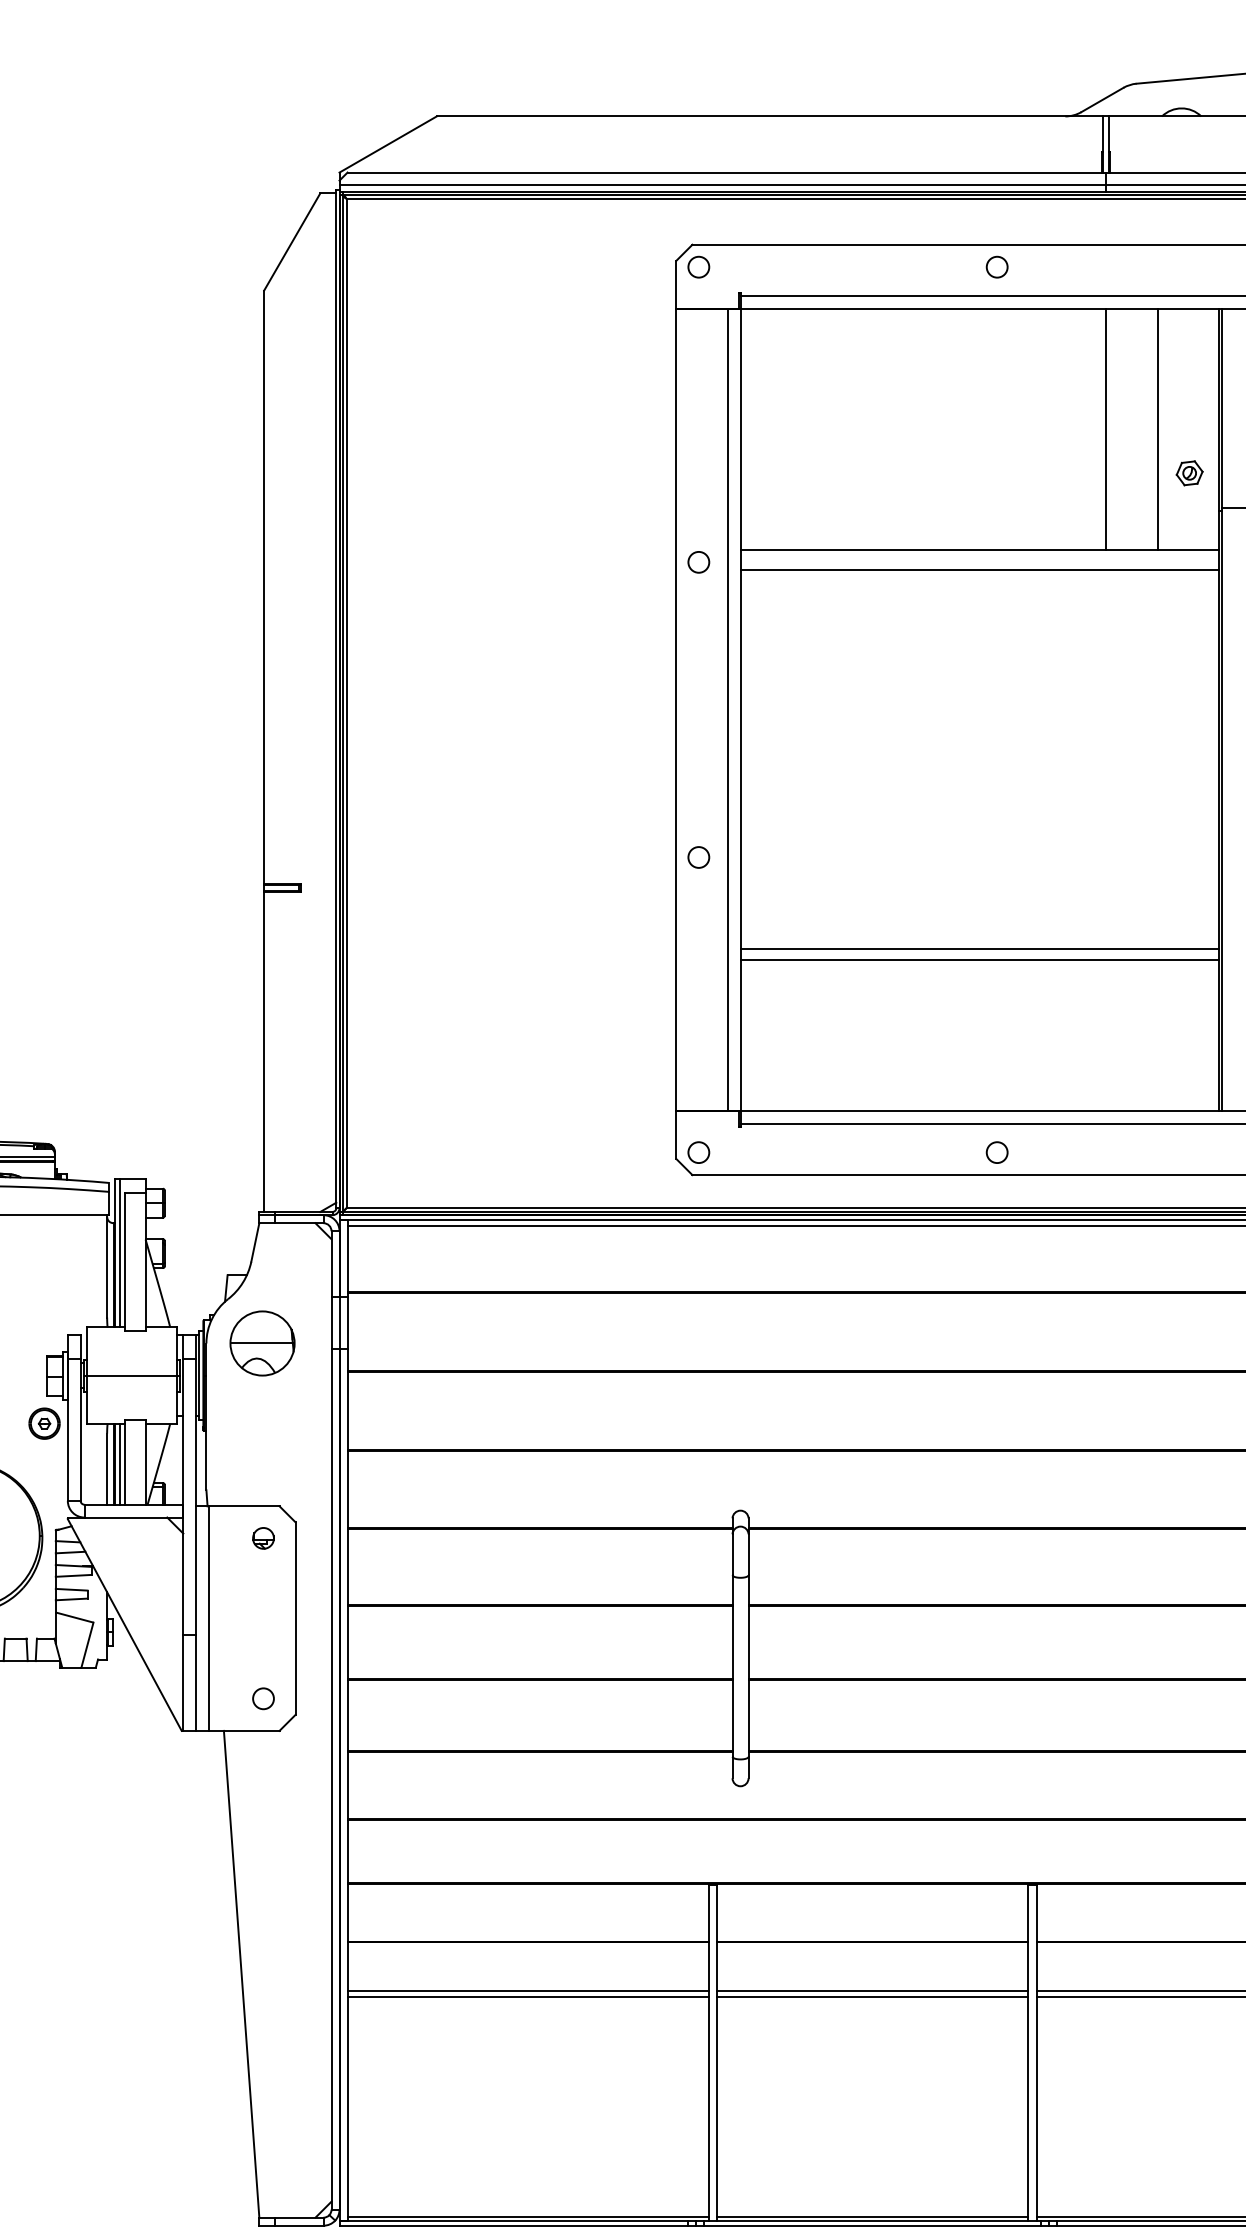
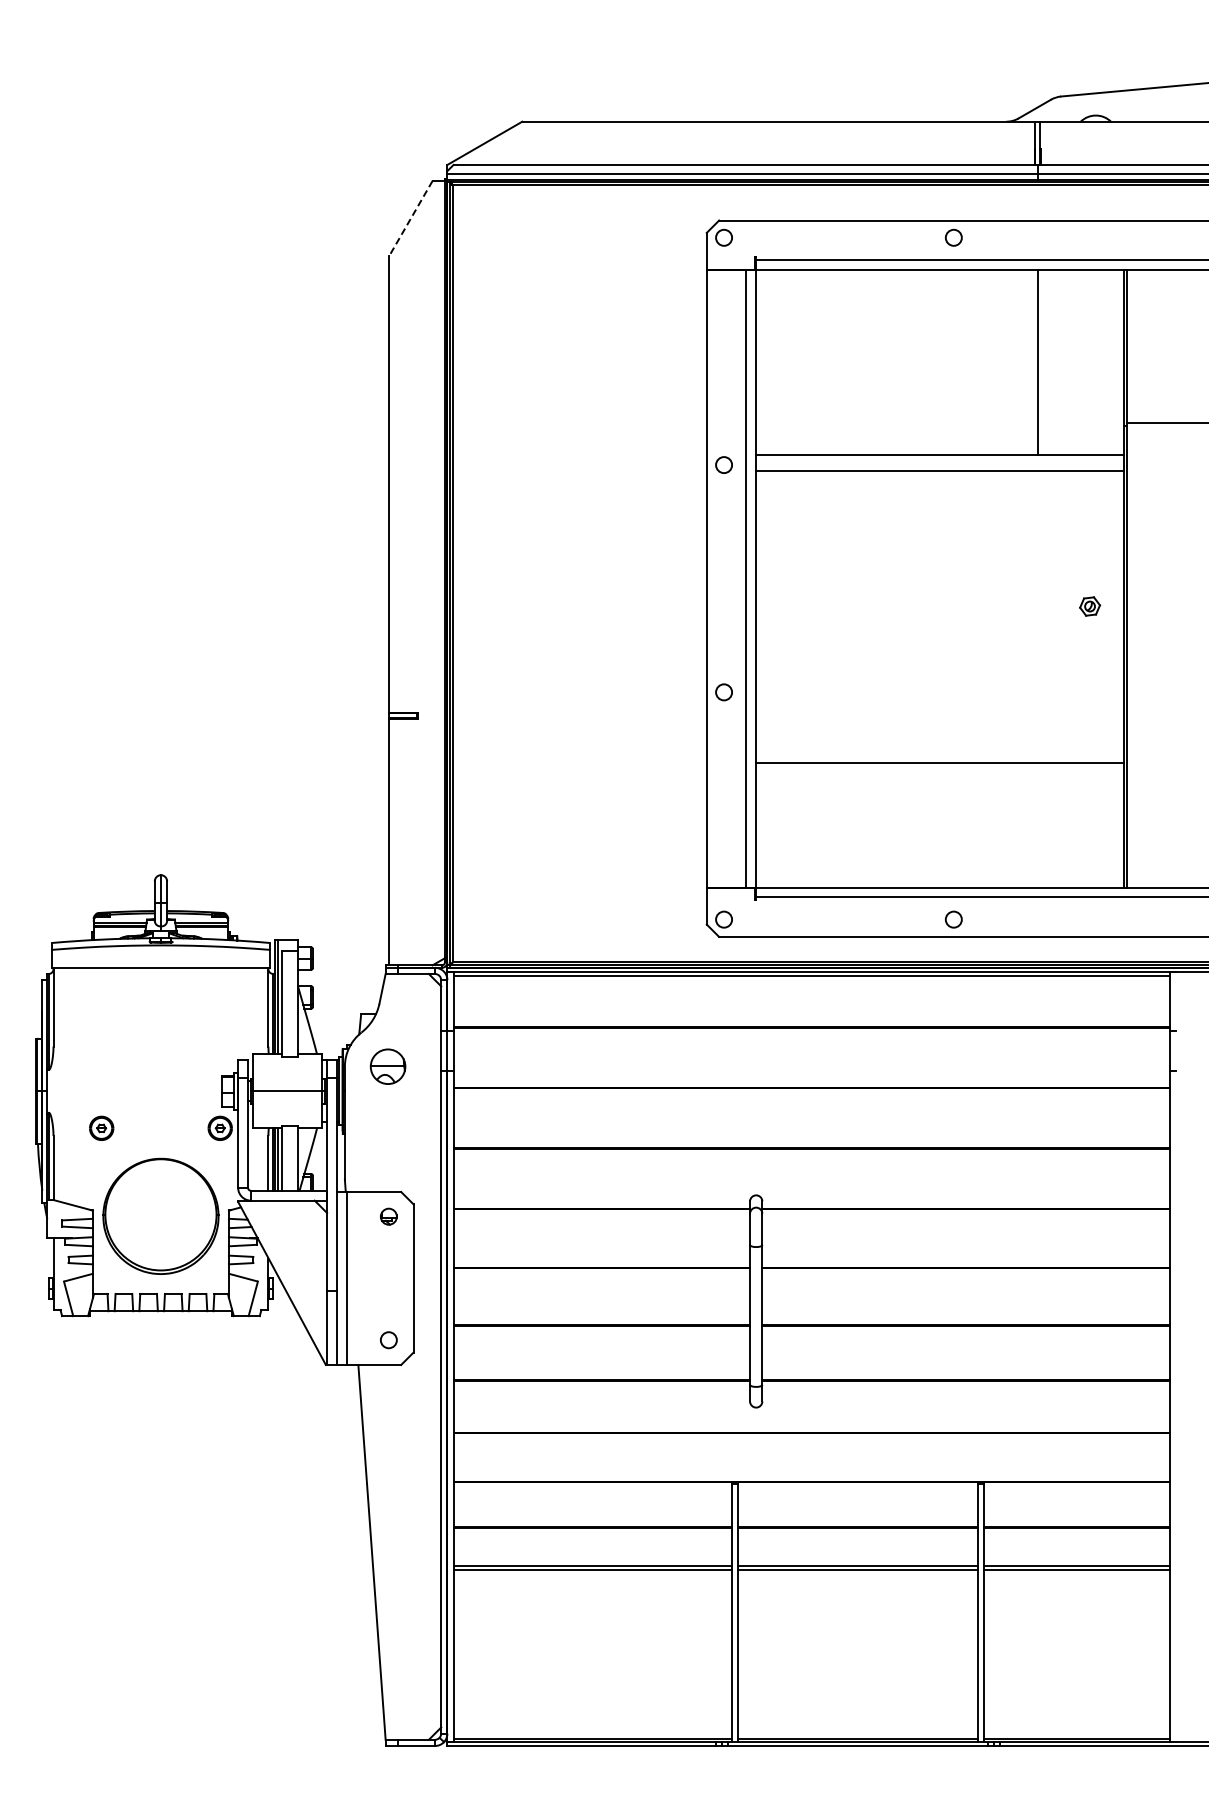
line: (291, 242) -> (410, 218), solid -> dashed
line: (1157, 429) -> (1077, 362), removed
part: (1190, 473) -> (1090, 606), moved
line: (979, 960) -> (940, 771), removed
part: (261, 1343) -> (387, 1066), size x0.7

